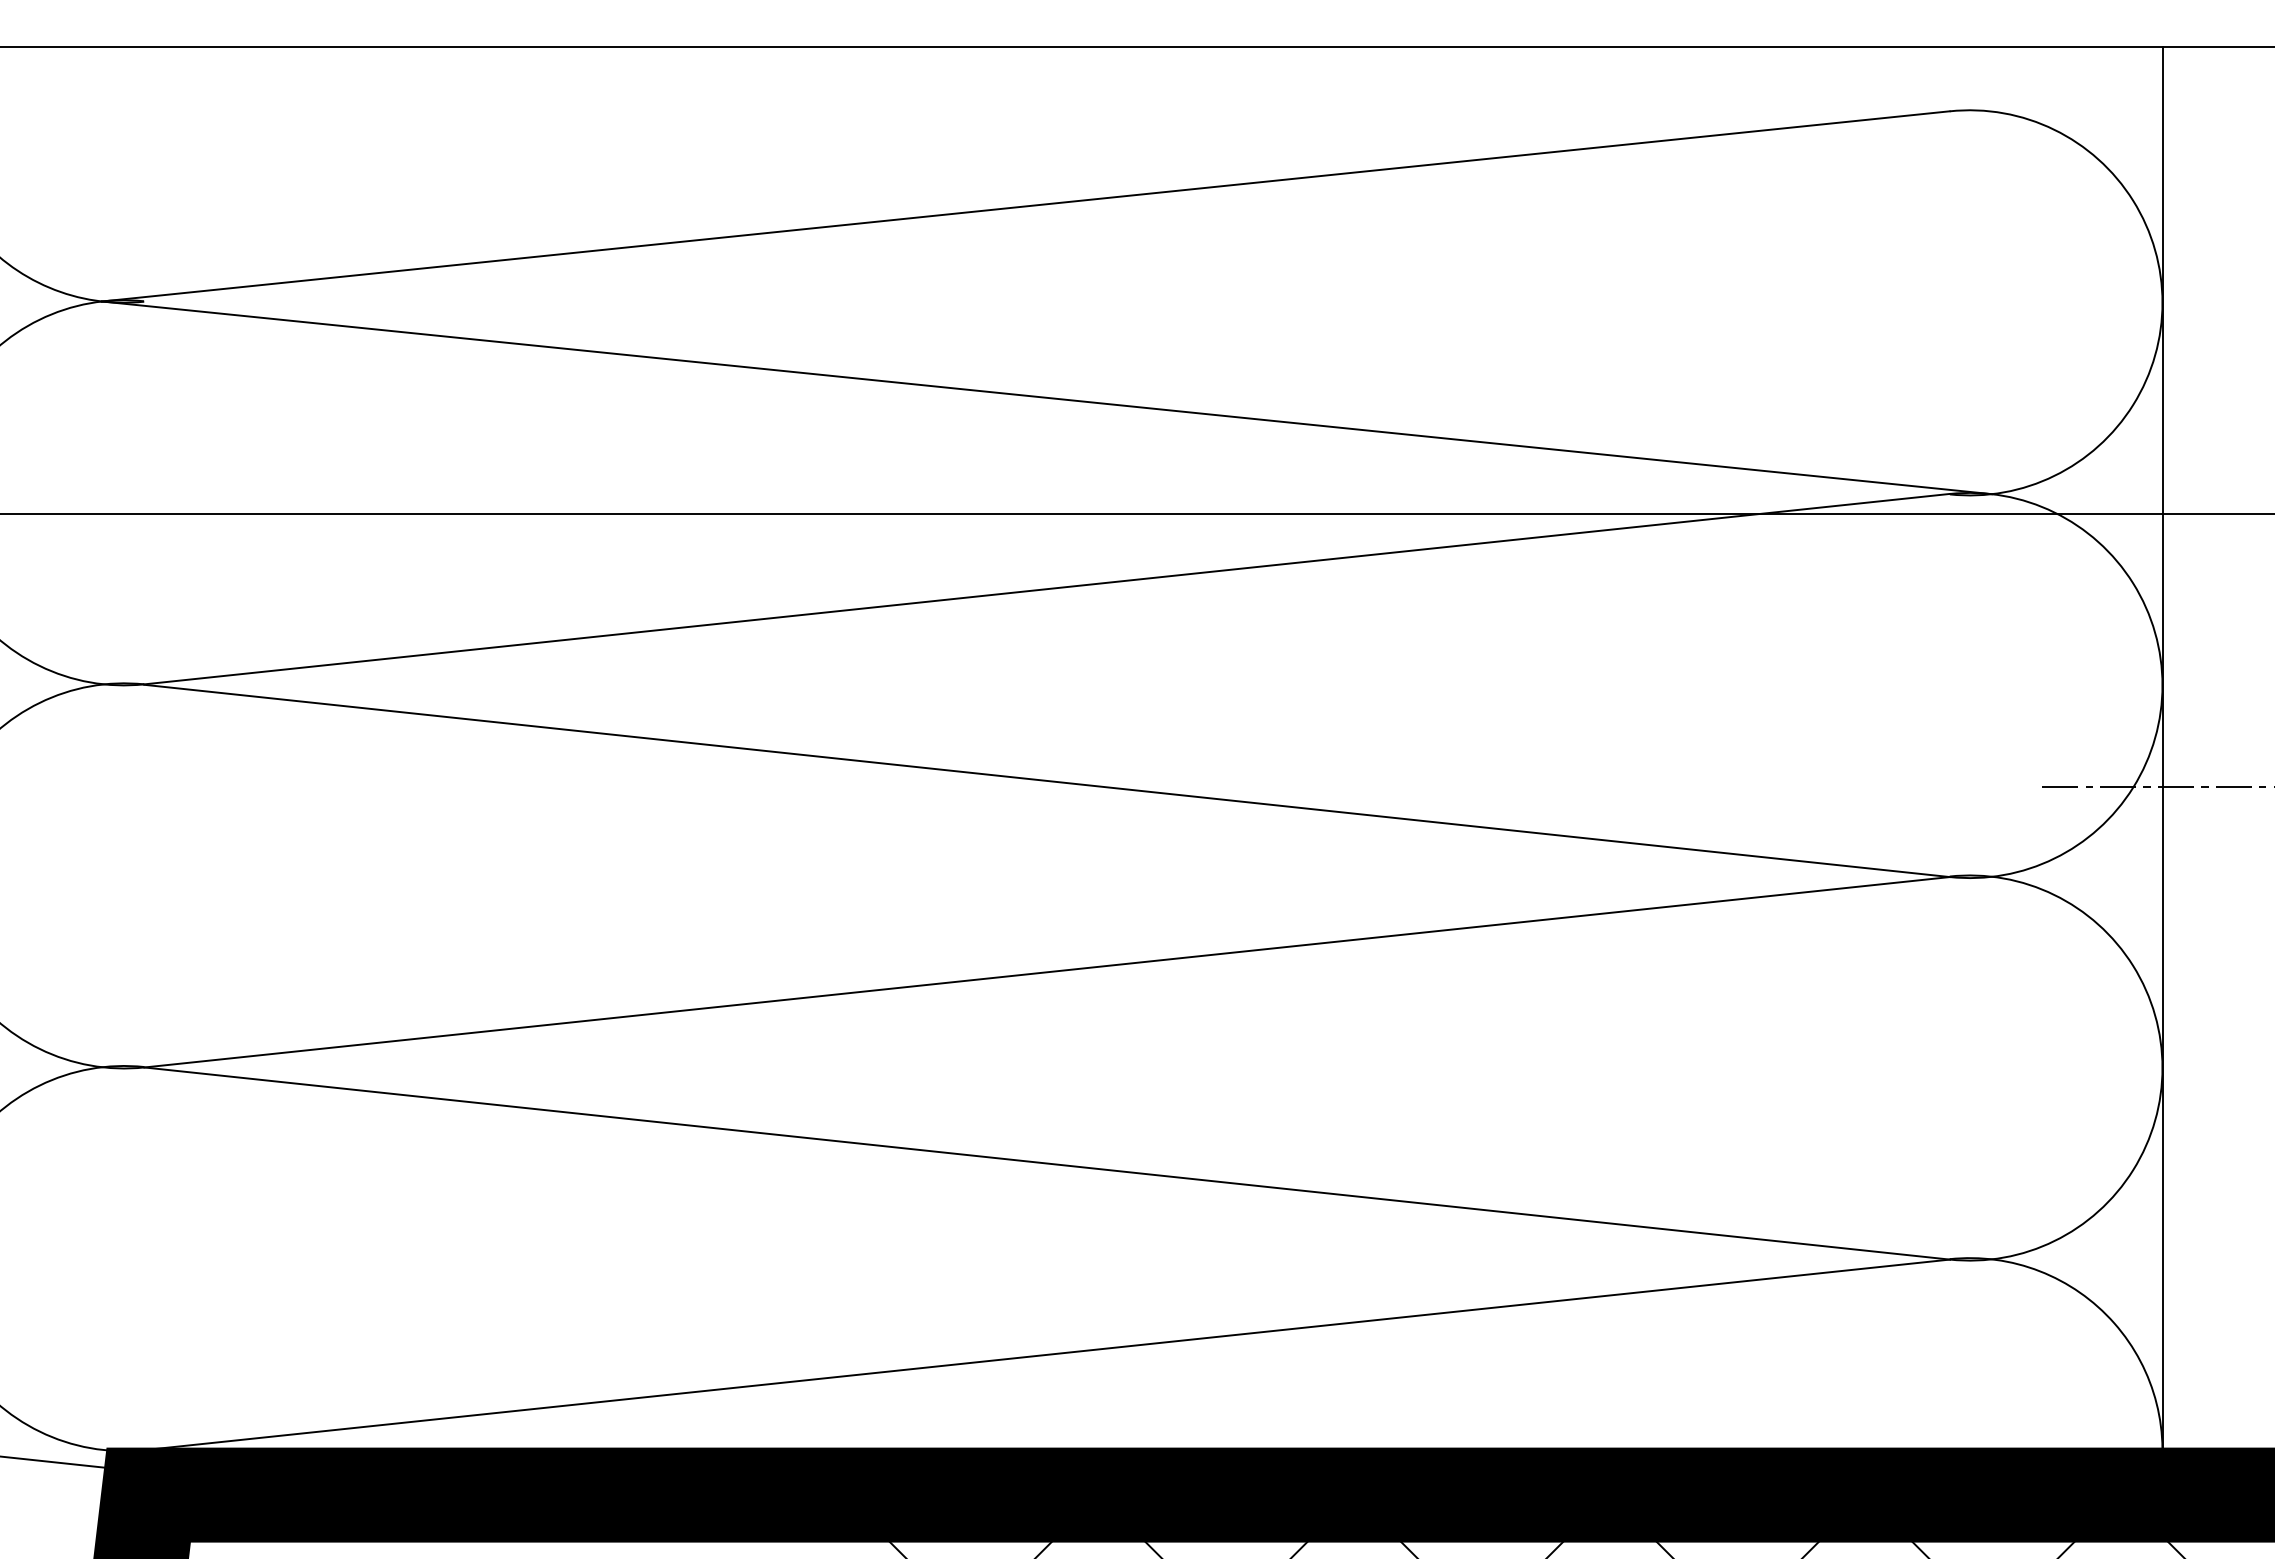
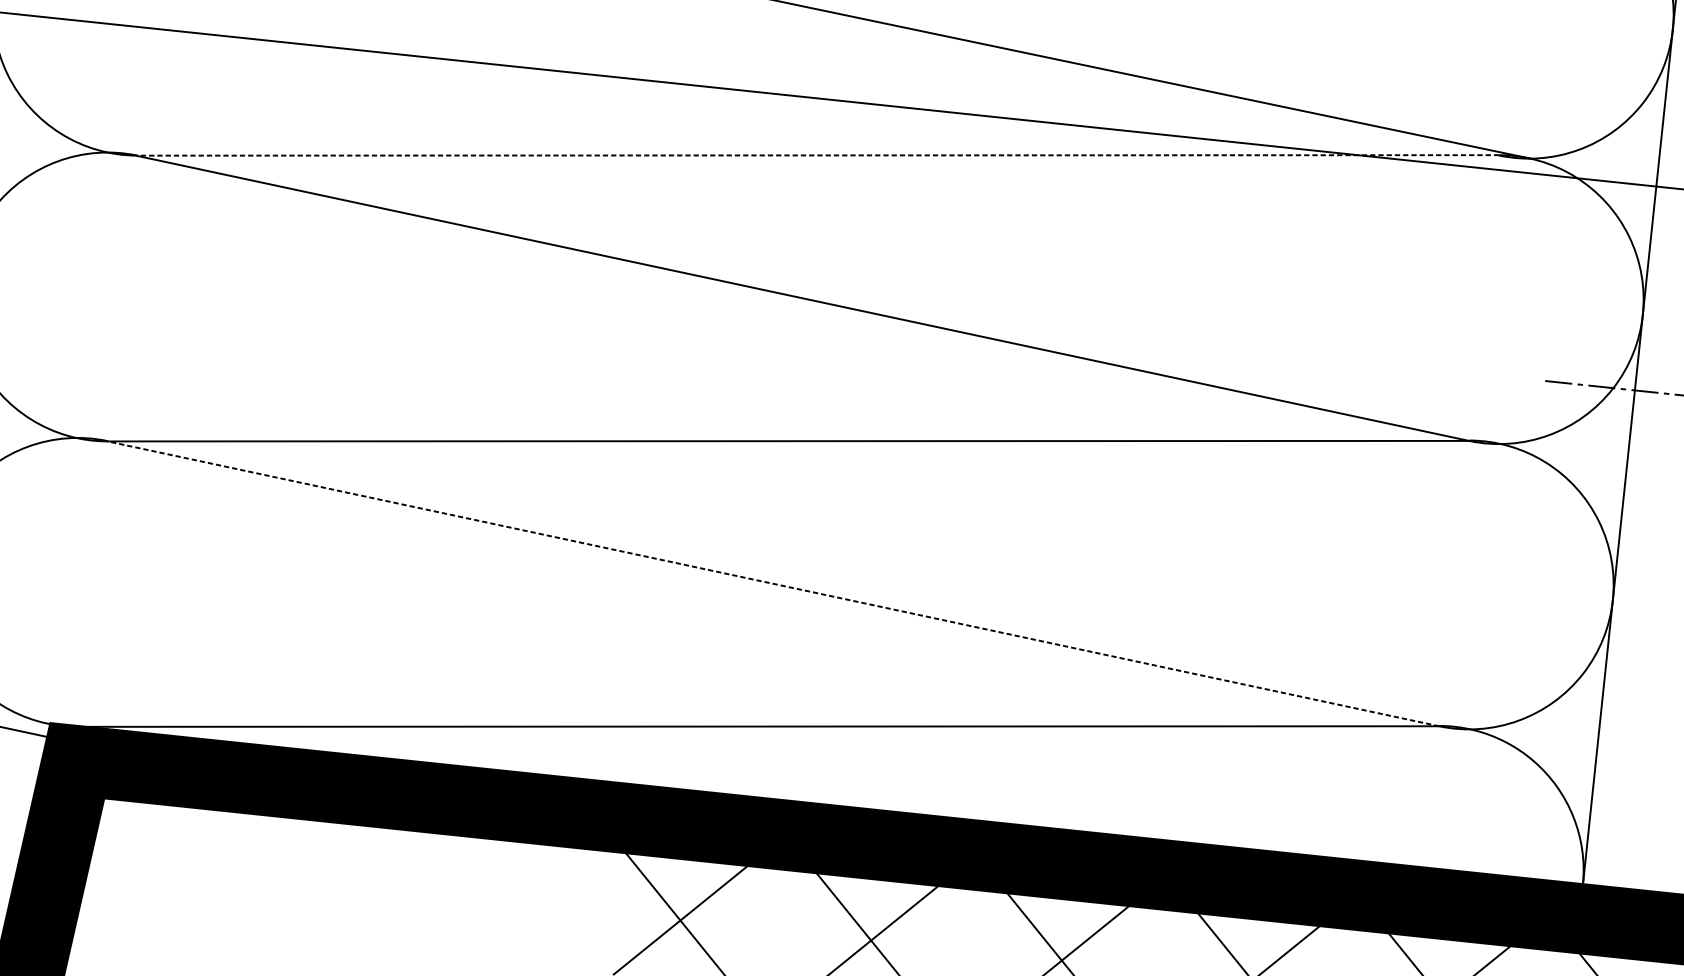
line: (1046, 589) -> (817, 155), solid -> dashed
line: (1047, 1163) -> (773, 583), solid -> dashed

